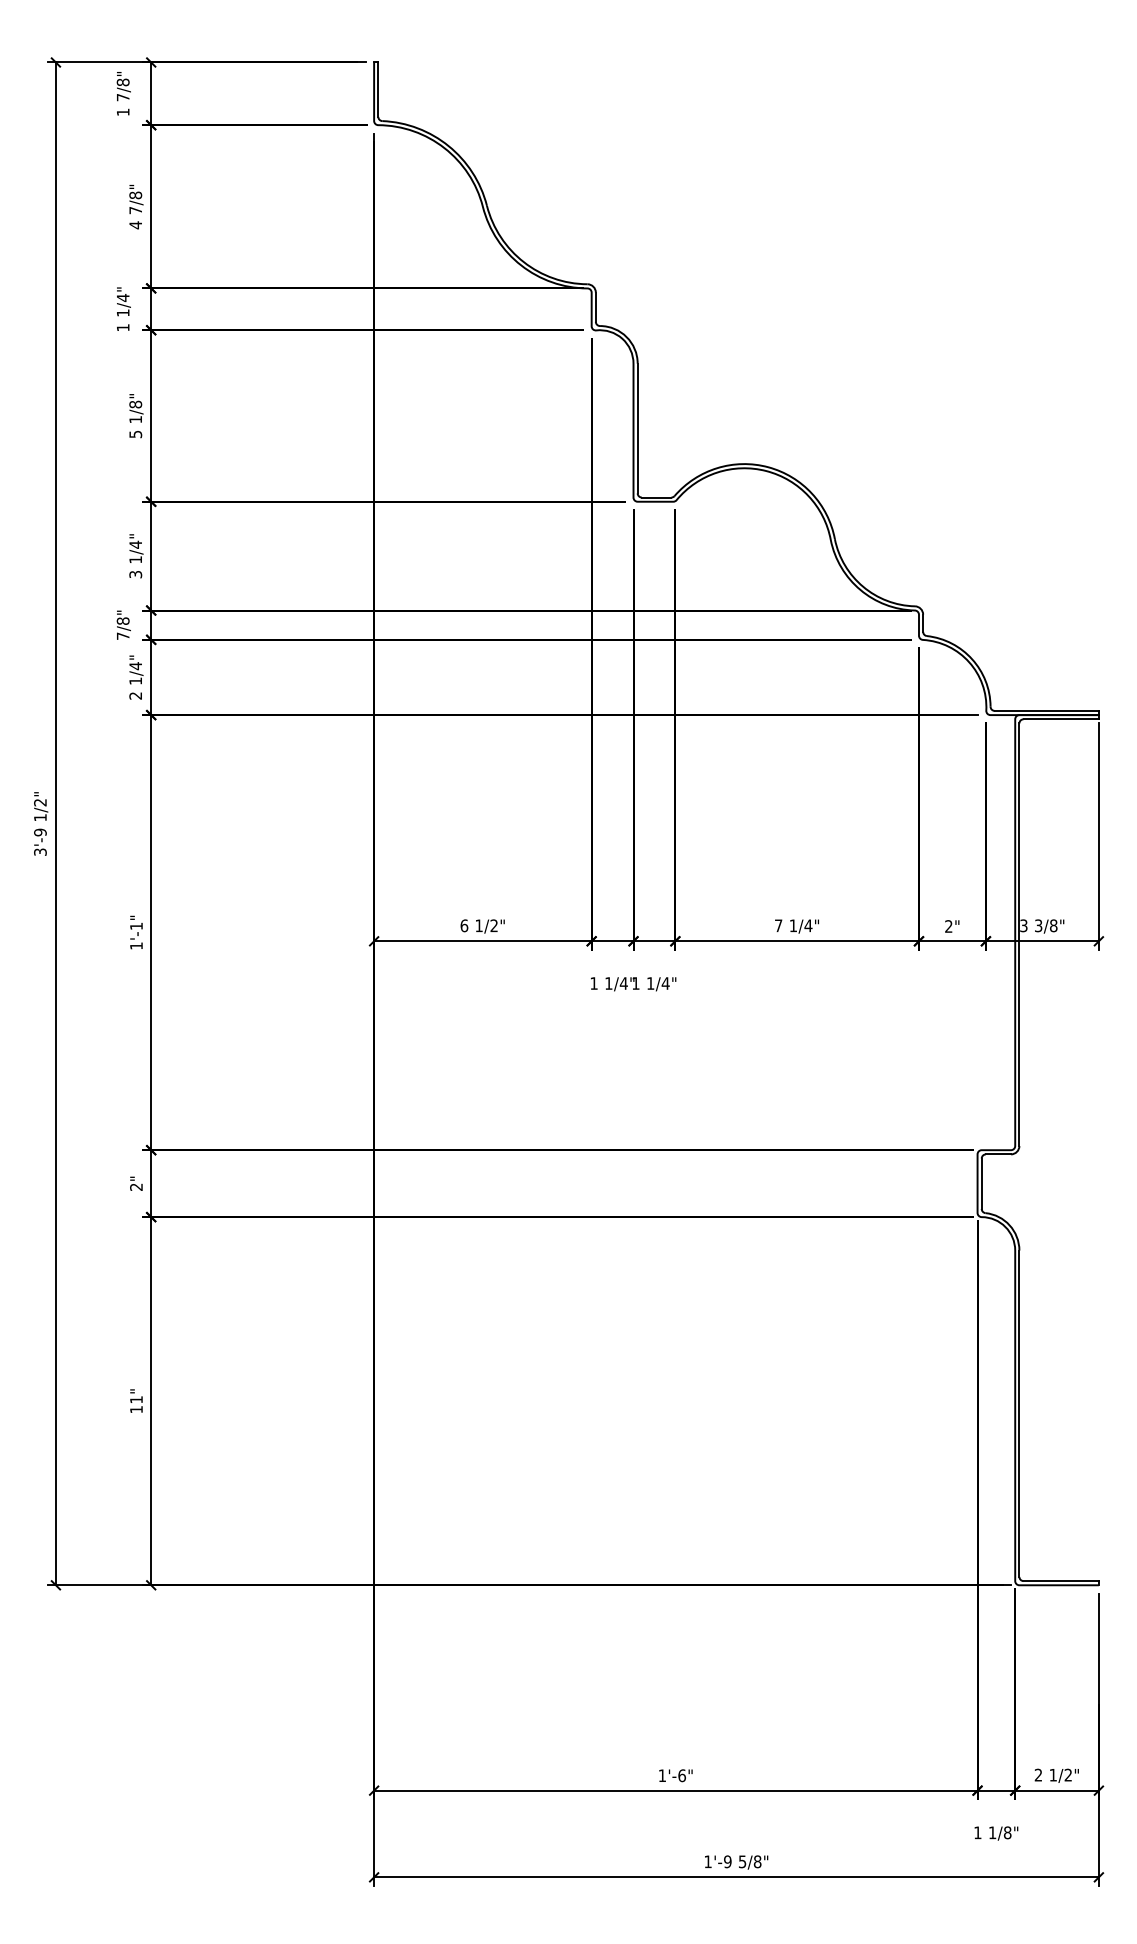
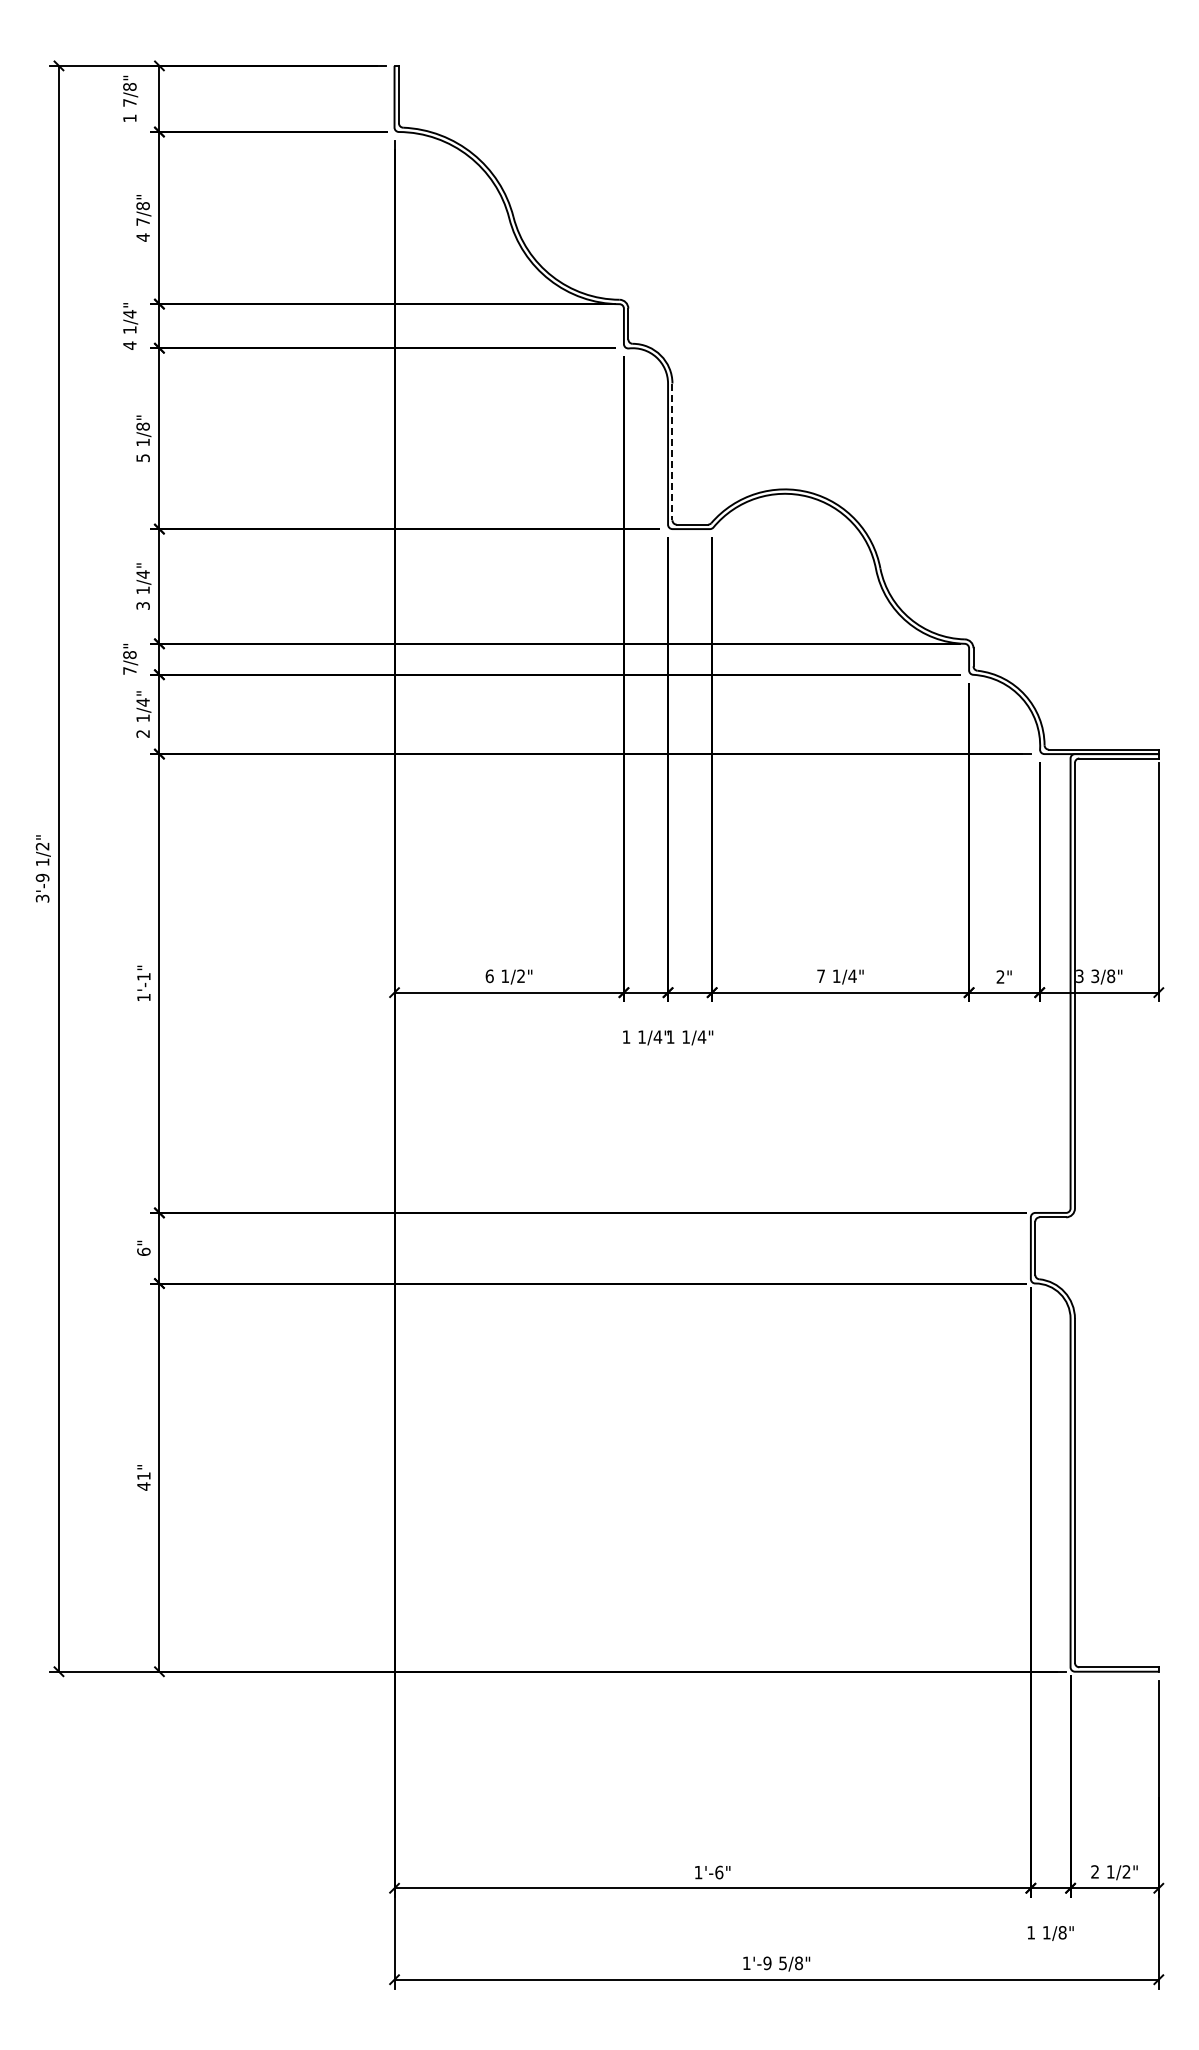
text: (122, 327) -> (129, 345), 1 -> 4
line: (637, 429) -> (672, 452), solid -> dashed
text: (136, 1186) -> (143, 1251), 2" -> 6"
text: (136, 1409) -> (143, 1486), 11" -> 41"

